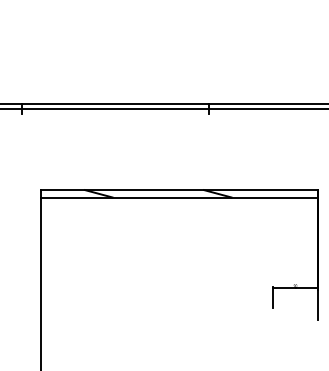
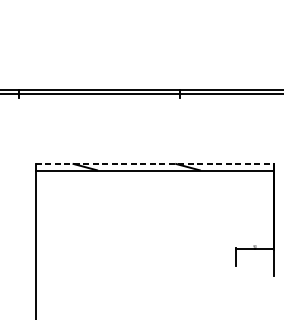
line: (180, 189) -> (155, 163), solid -> dashed

